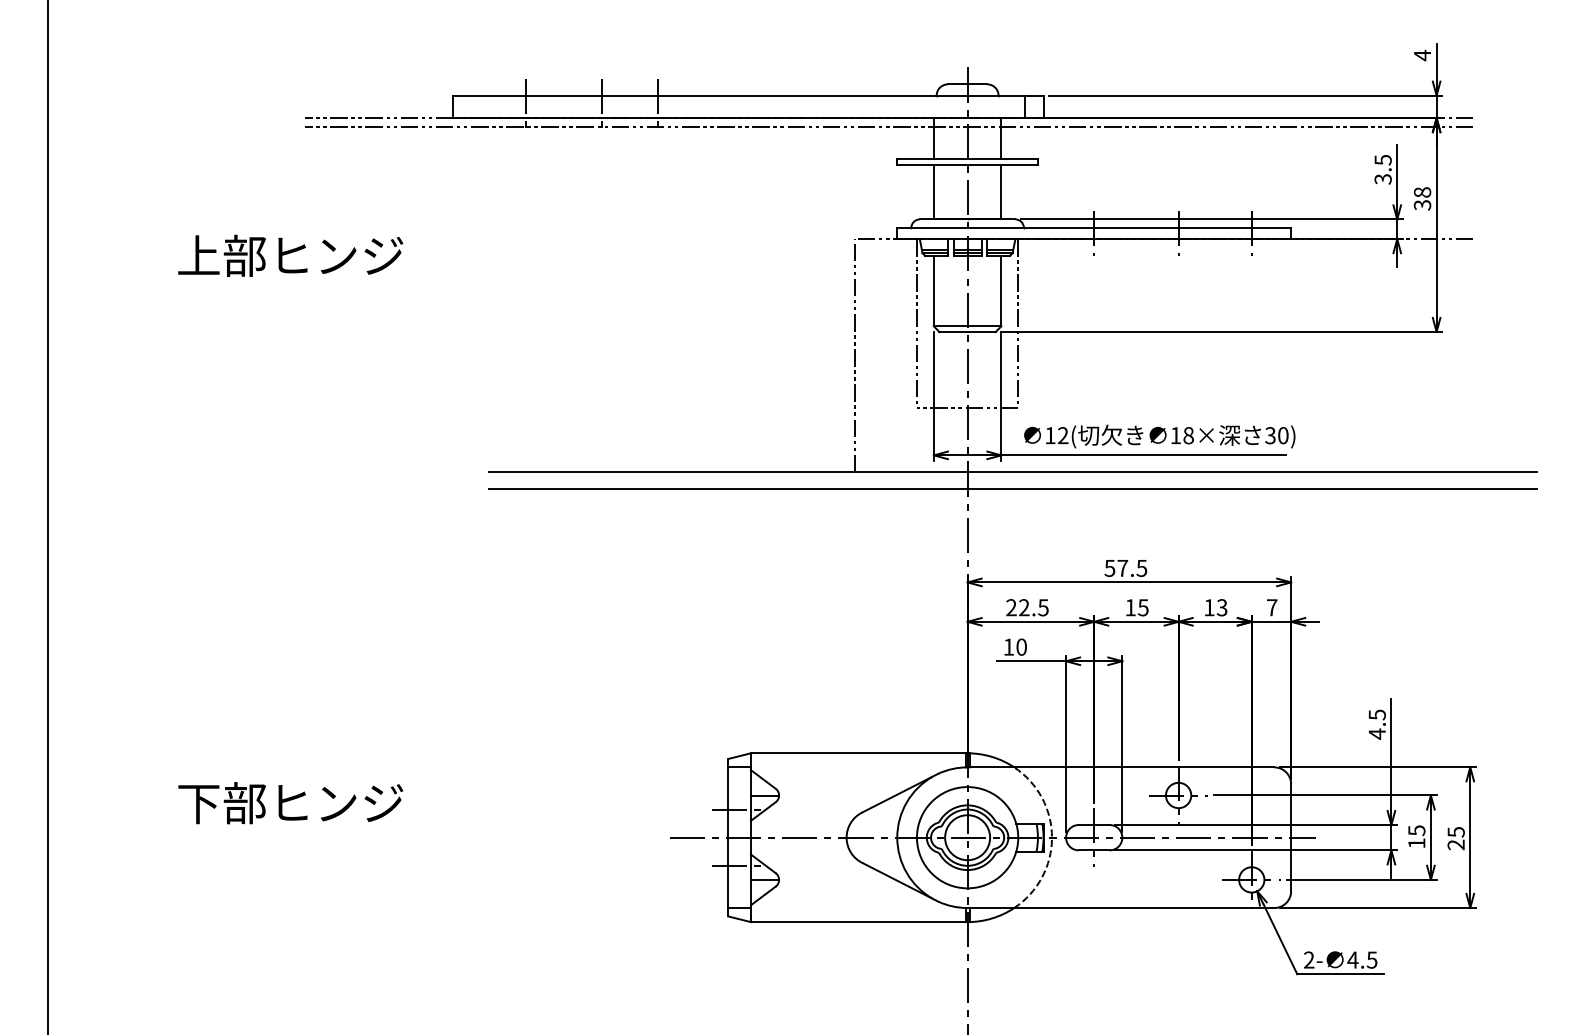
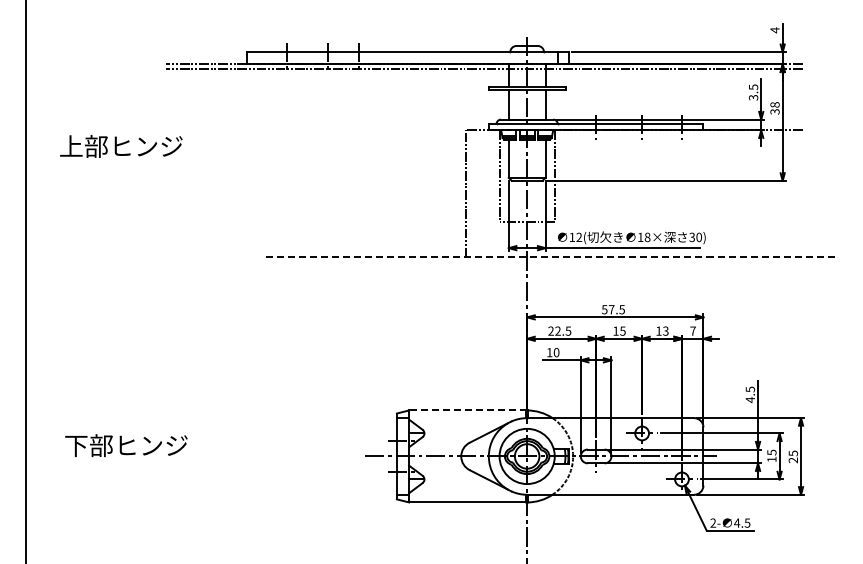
text: (290, 255) -> (121, 146), moved
line: (1014, 472) -> (552, 257), solid -> dashed
line: (1012, 489) -> (551, 266), removed
line: (858, 753) -> (467, 410), solid -> dashed
text: (290, 802) -> (126, 445), moved

